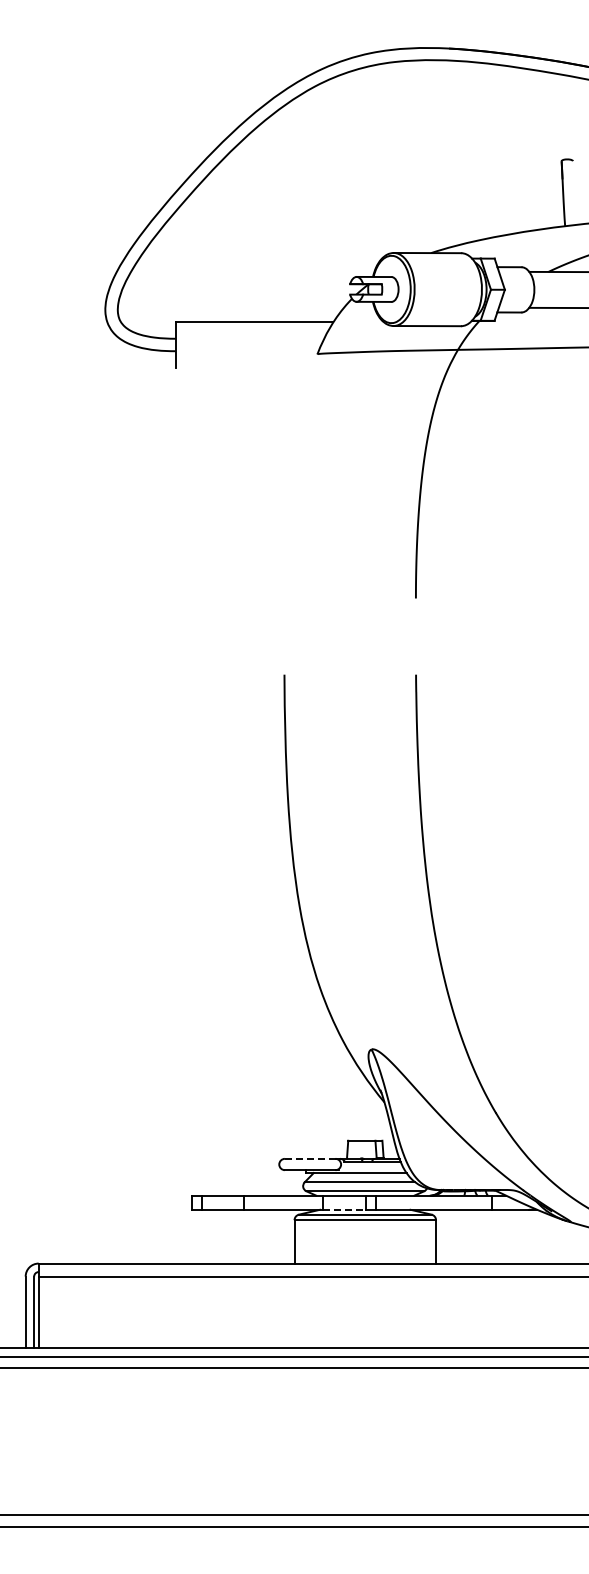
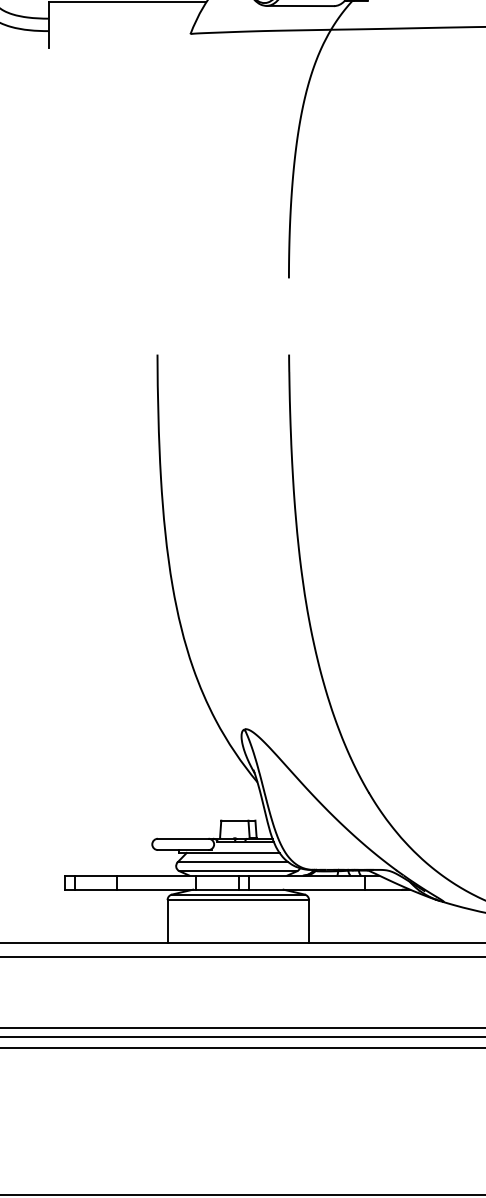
line: (309, 1158) -> (182, 838), dashed -> solid
line: (344, 1209) -> (217, 889), dashed -> solid

